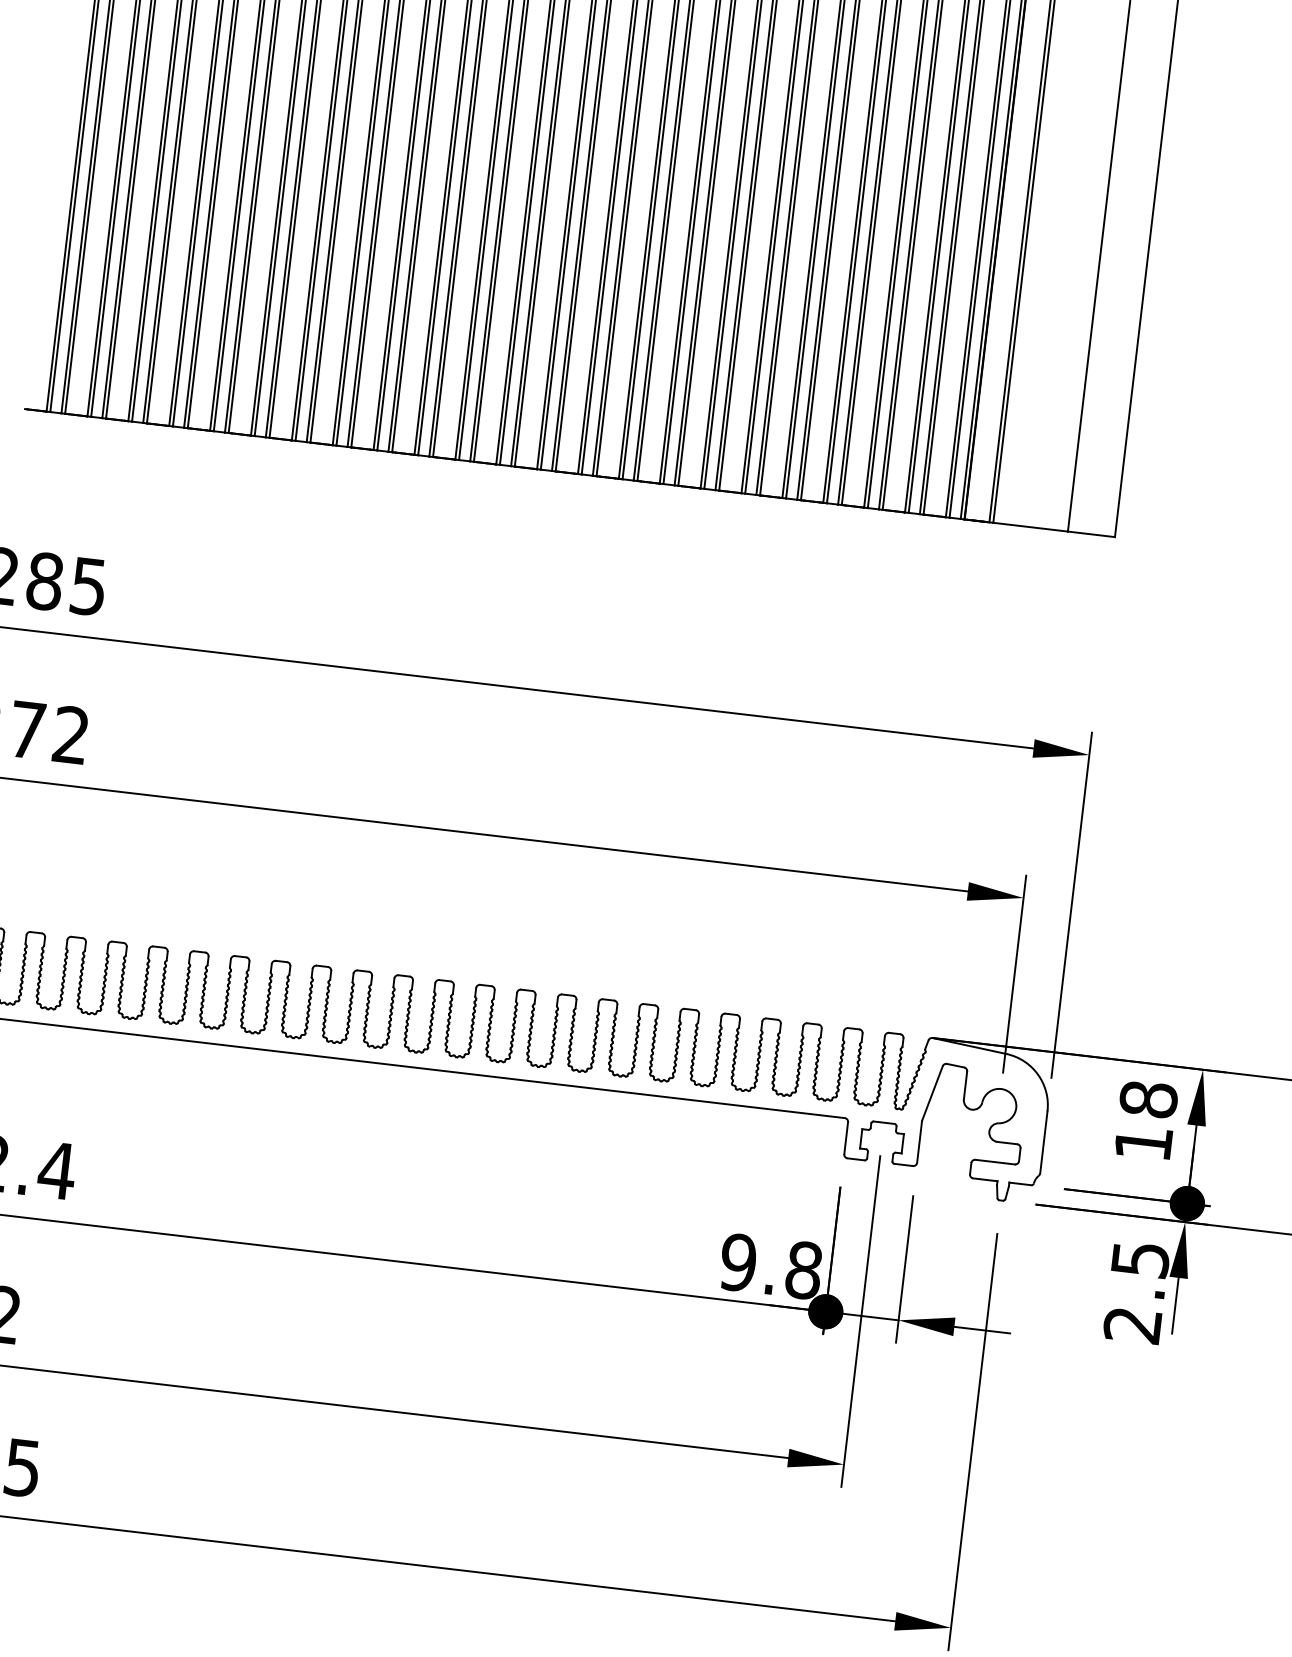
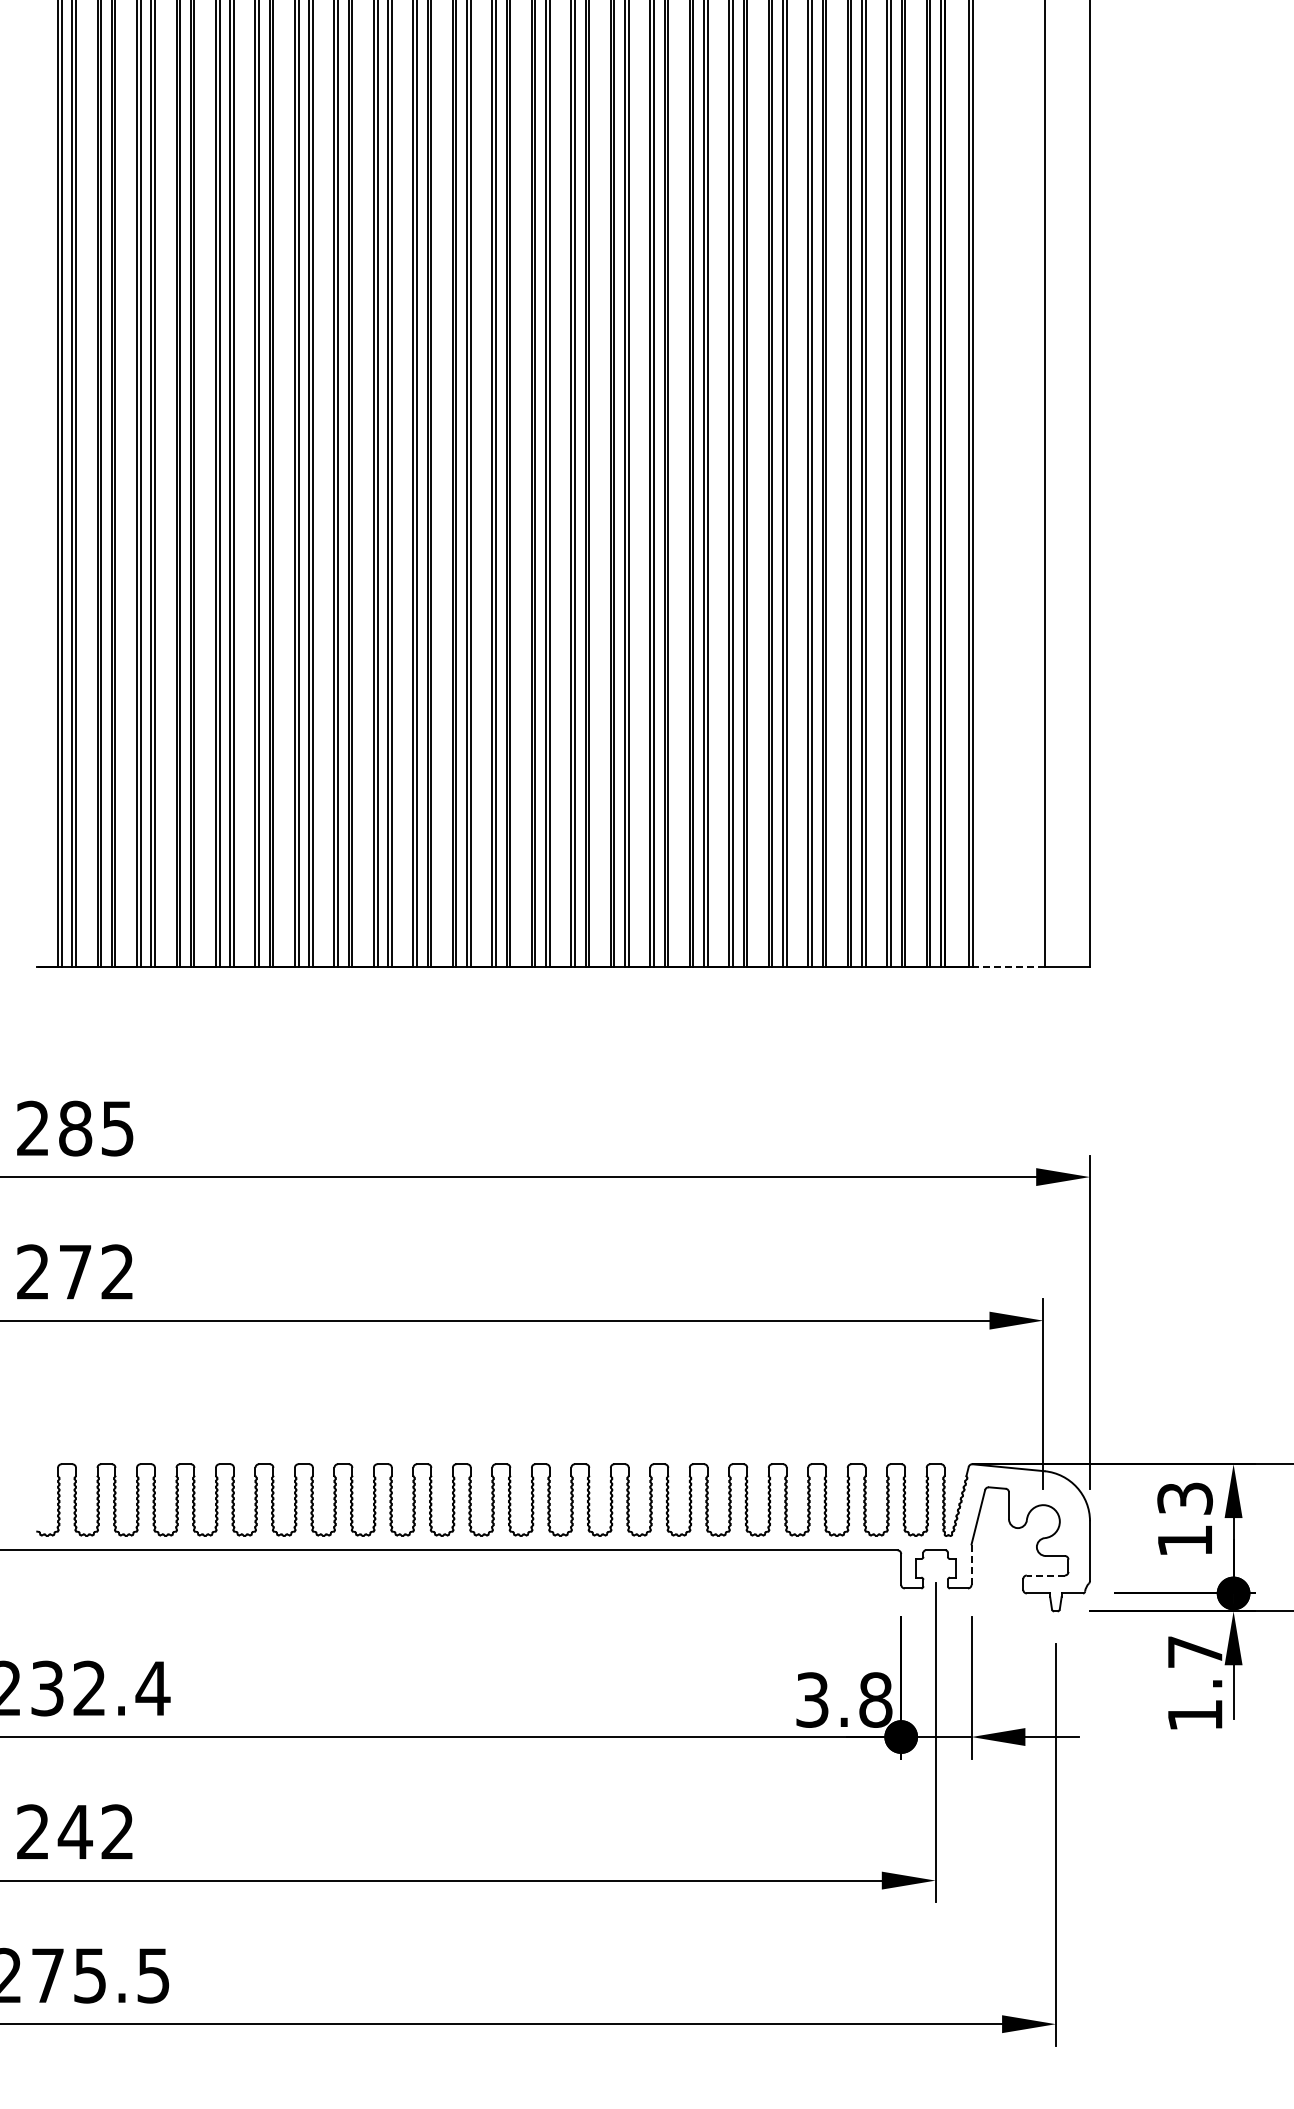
line: (1030, 527) -> (1008, 966), solid -> dashed
text: (1149, 1099) -> (1185, 1498), 18 -> 13
line: (919, 1141) -> (971, 1564), solid -> dashed
line: (994, 1162) -> (1045, 1575), solid -> dashed
text: (737, 1262) -> (811, 1699), 9.8 -> 3.8
text: (1136, 1292) -> (1195, 1683), 2.5 -> 1.7

